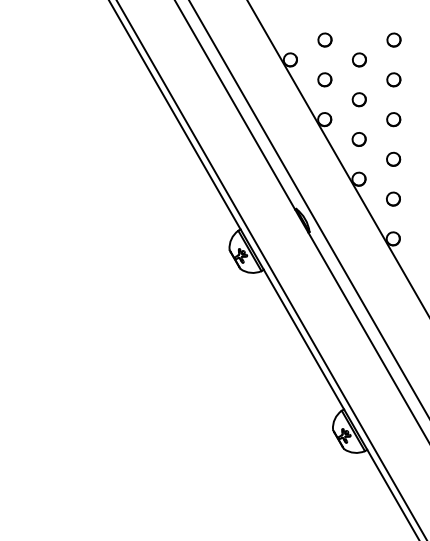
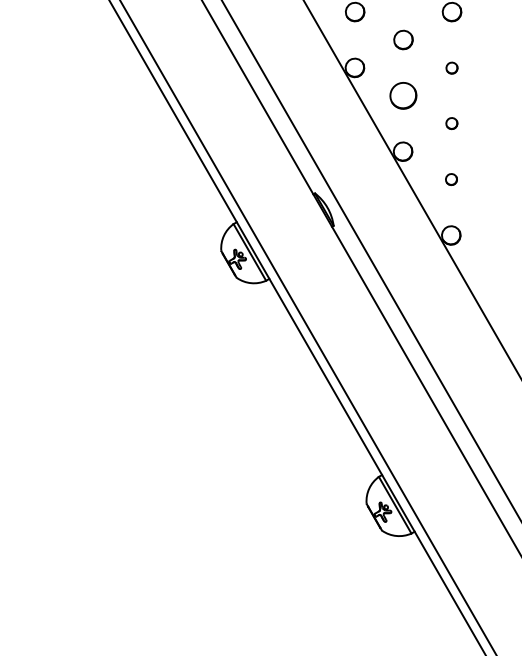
part: (393, 119) -> (451, 67), size x0.6
part: (358, 139) -> (402, 95), size x1.4
part: (393, 158) -> (451, 122), size x0.6
part: (393, 198) -> (451, 178), size x0.6

